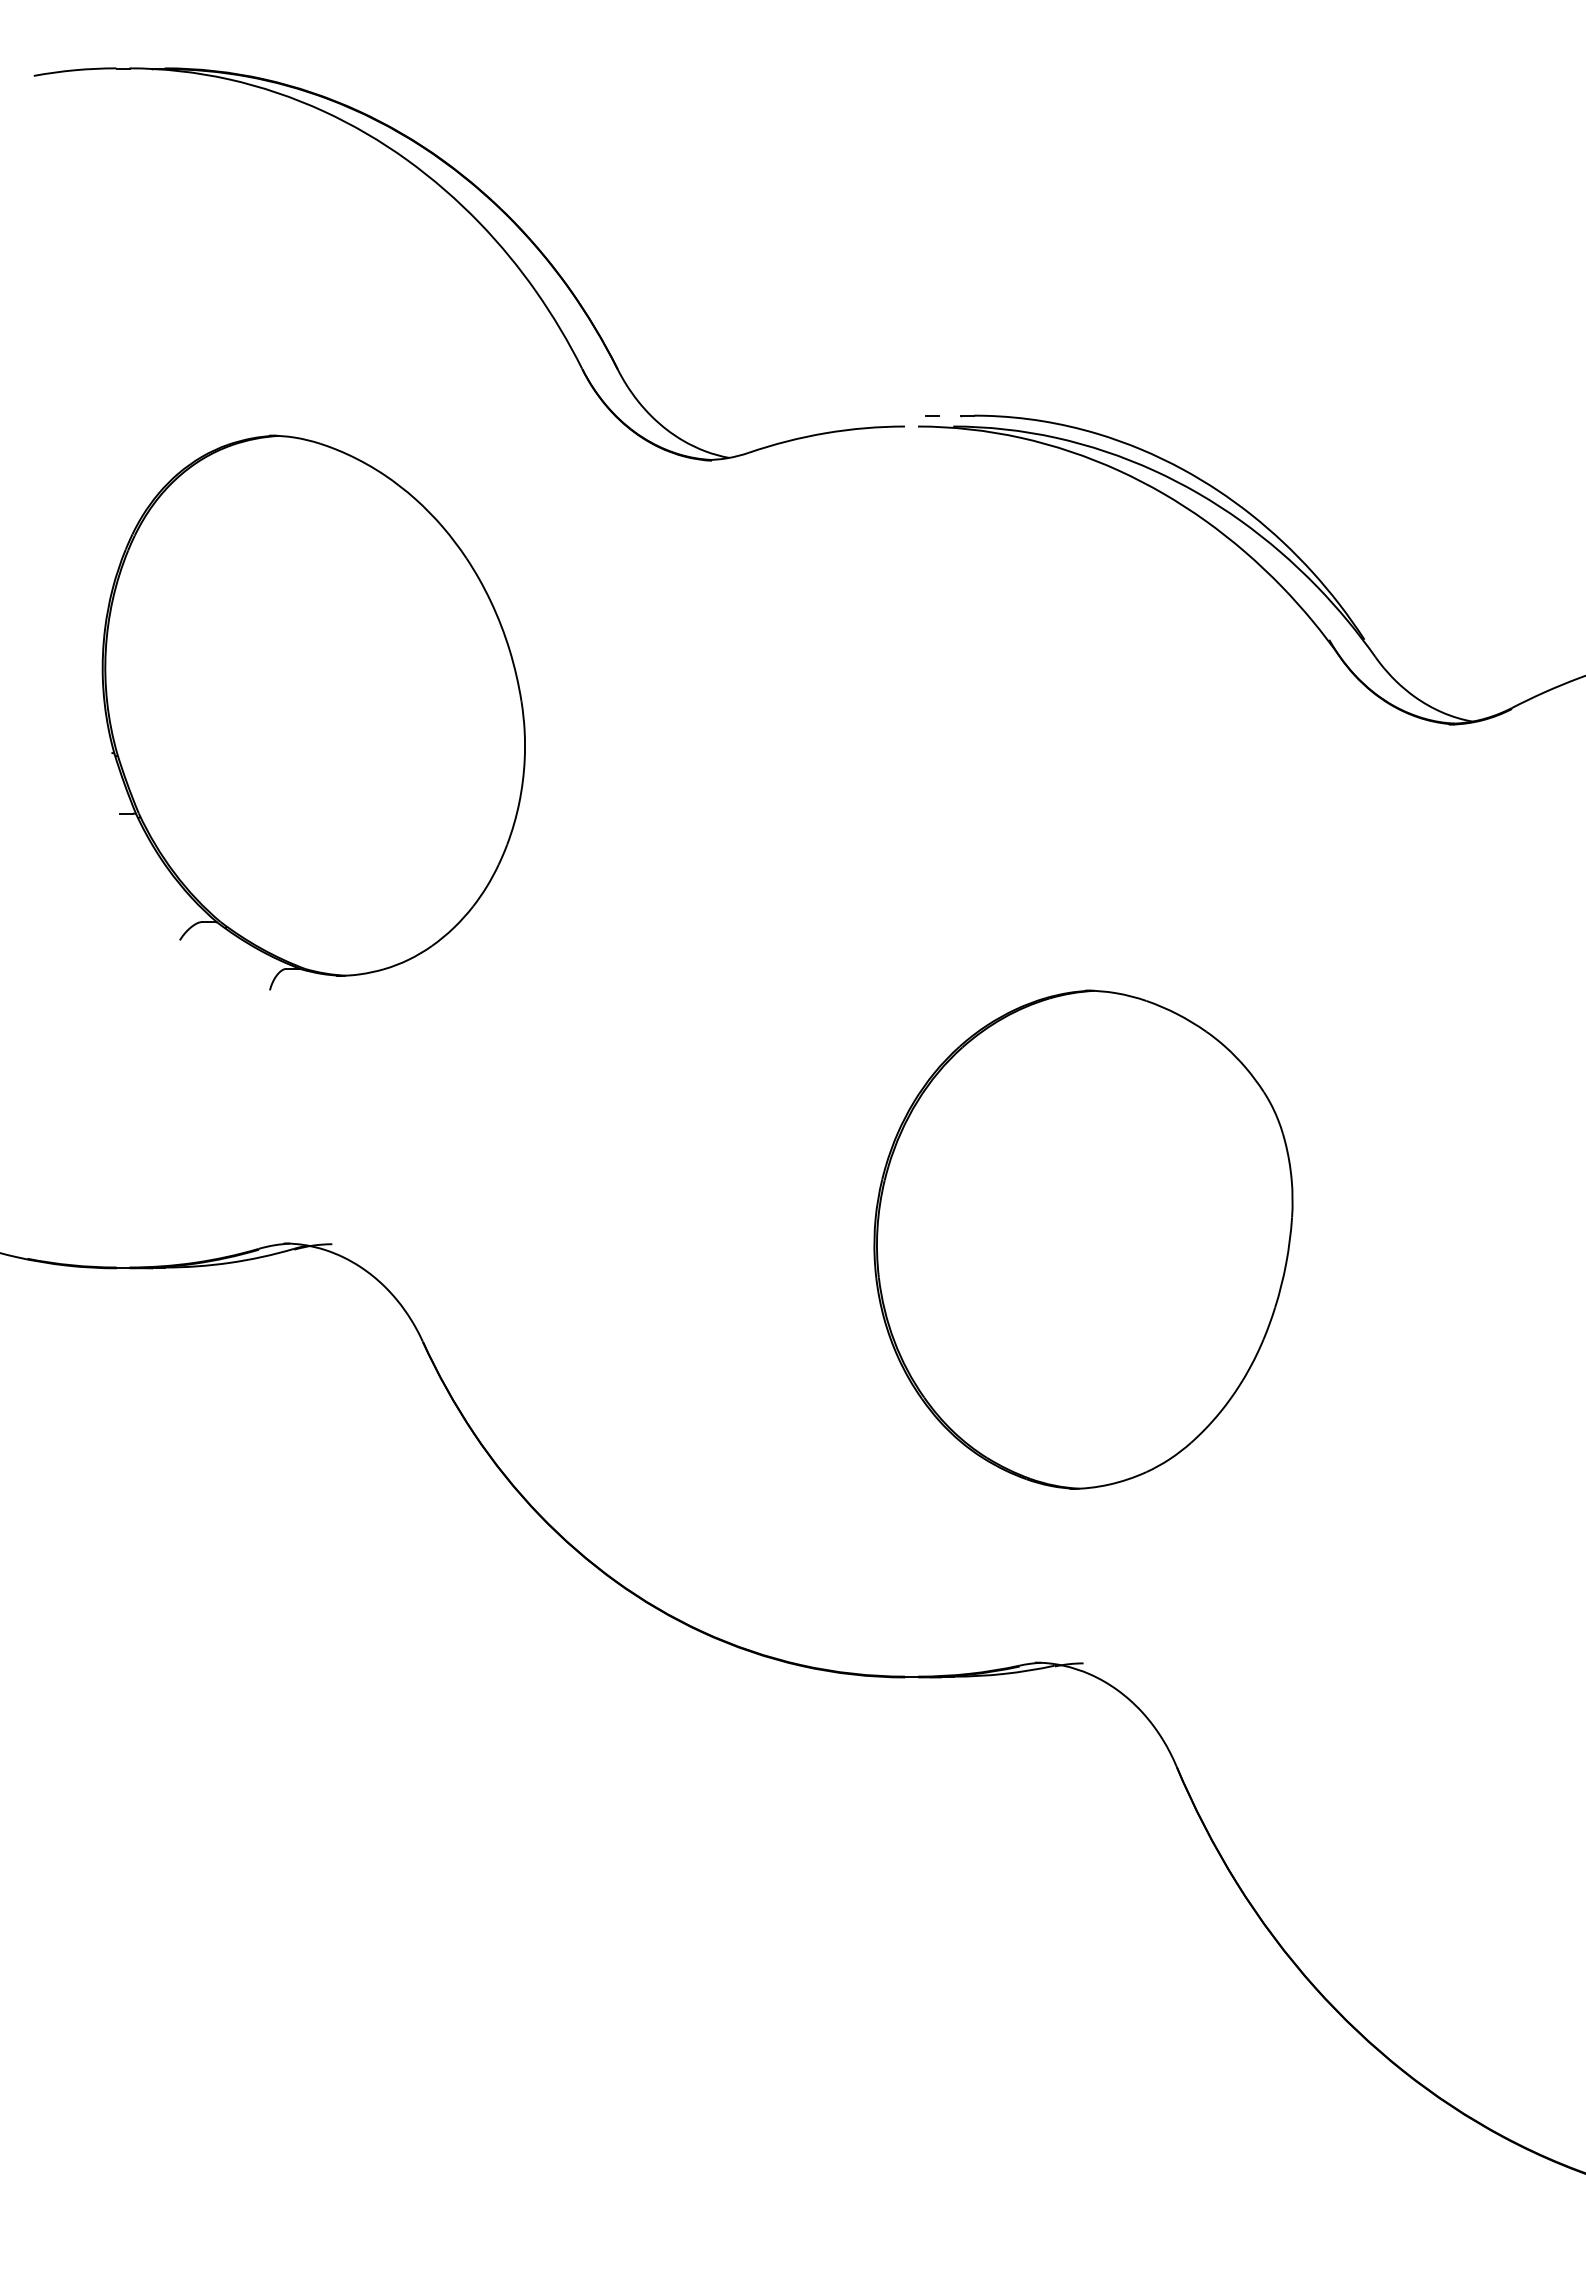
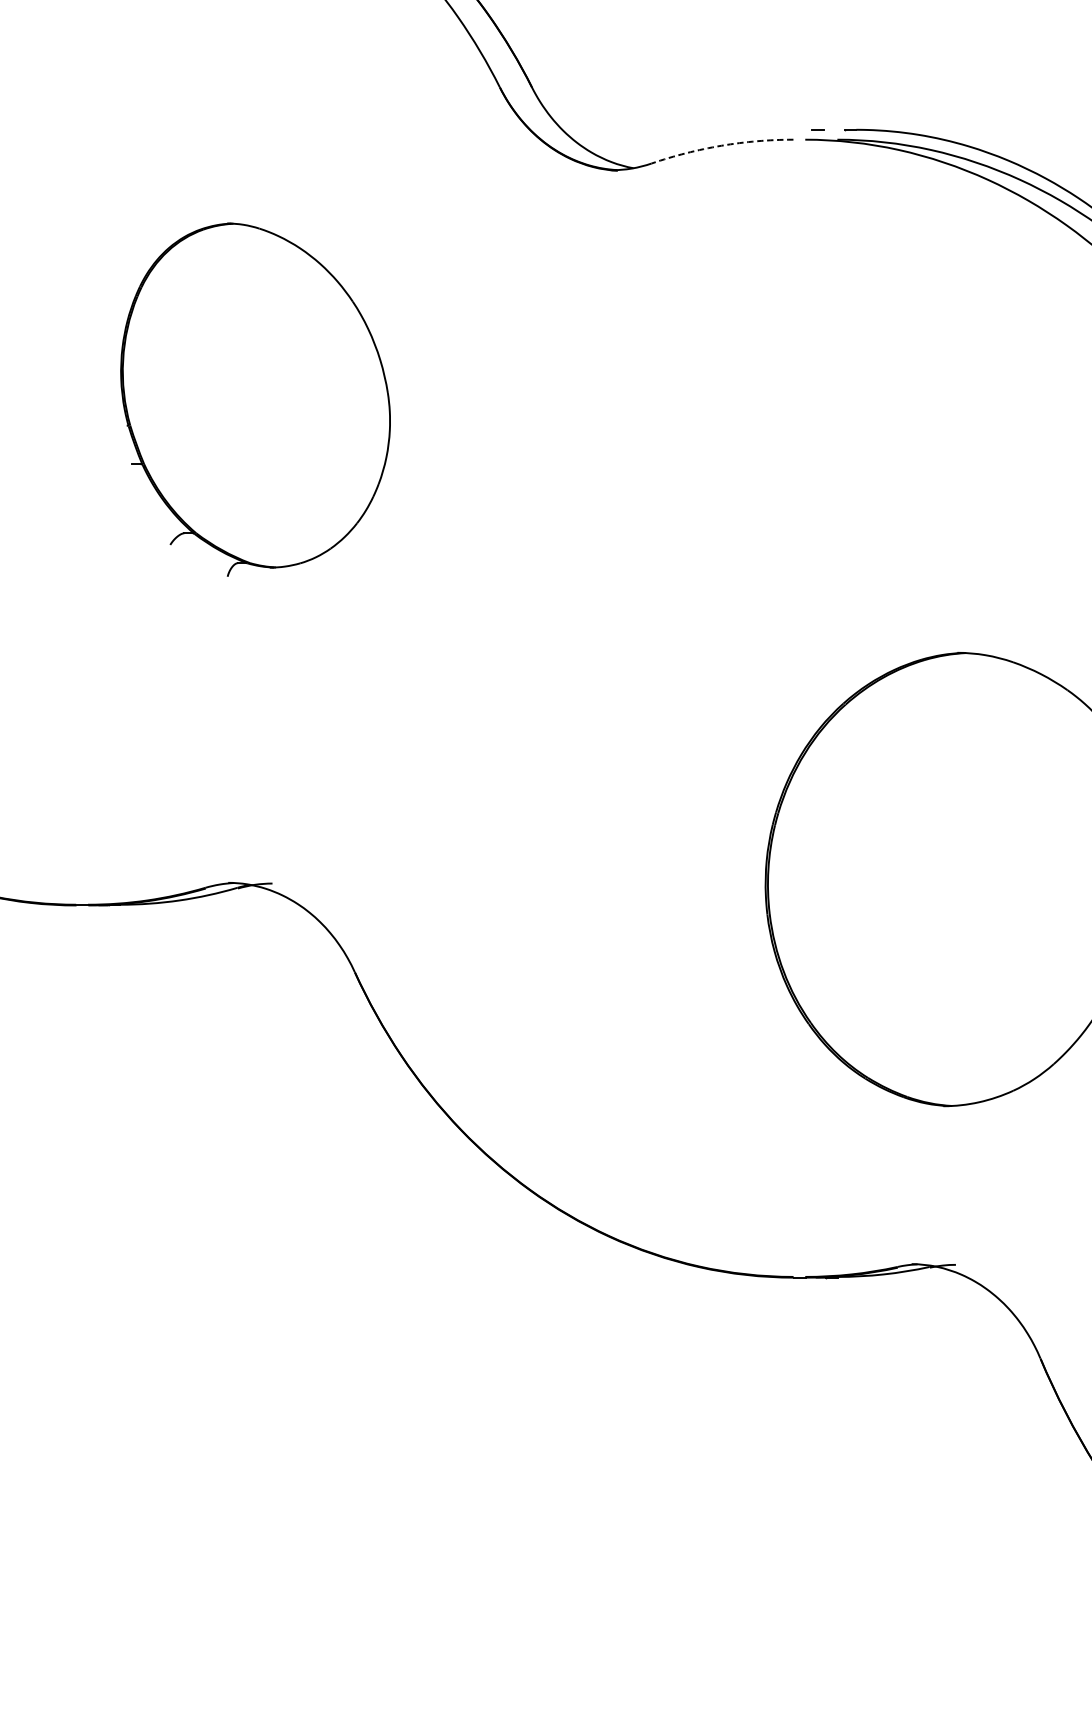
line: (825, 433) -> (721, 146), solid -> dashed
part: (313, 712) -> (255, 399), size x0.7

